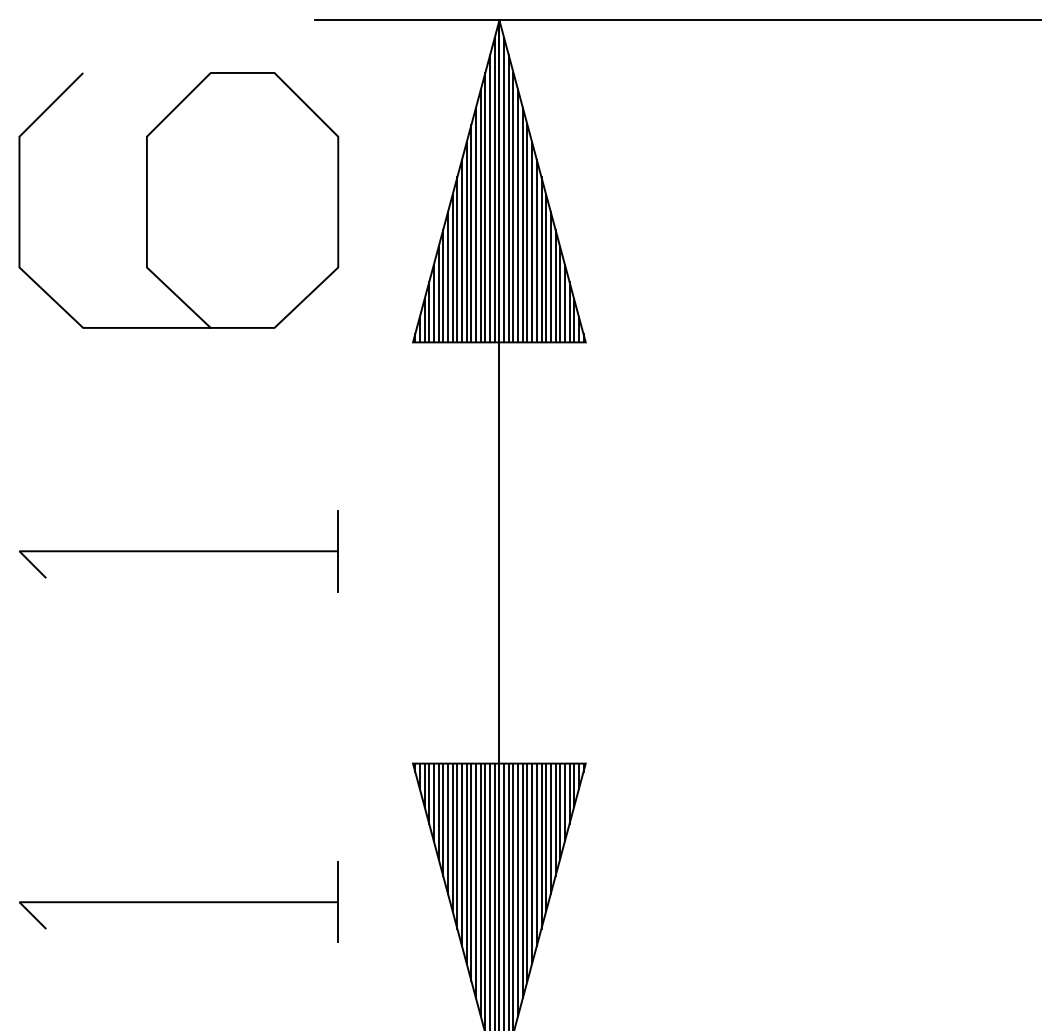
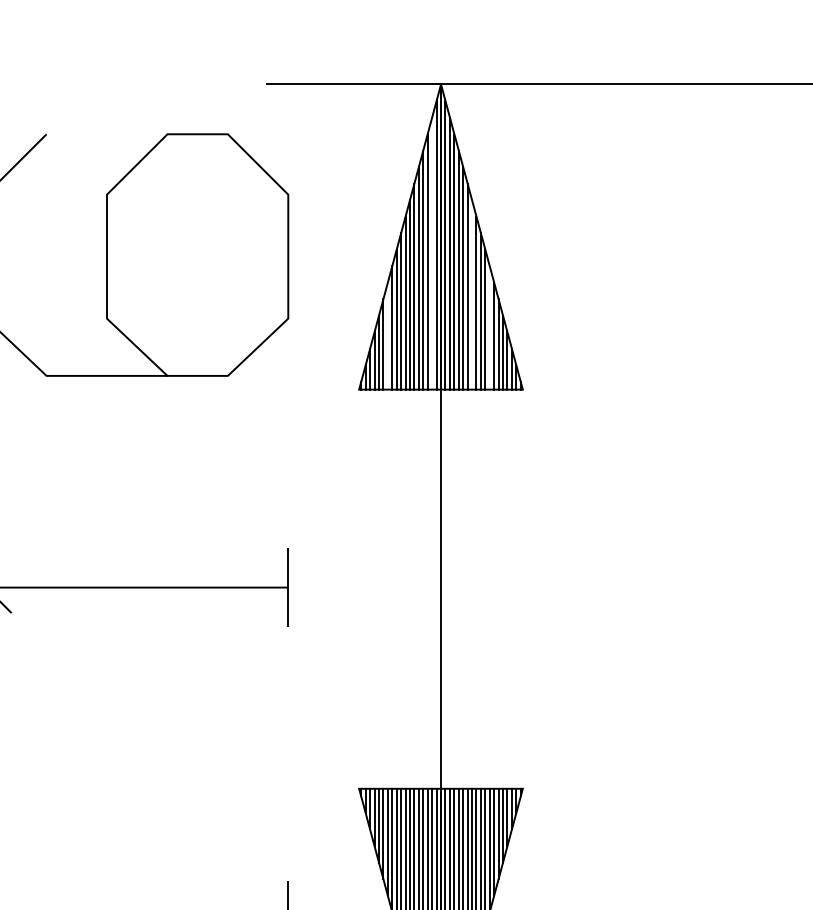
line: (490, 198) -> (432, 253), removed
line: (532, 242) -> (472, 294), removed
line: (550, 277) -> (489, 328), removed
line: (443, 285) -> (388, 335), removed

